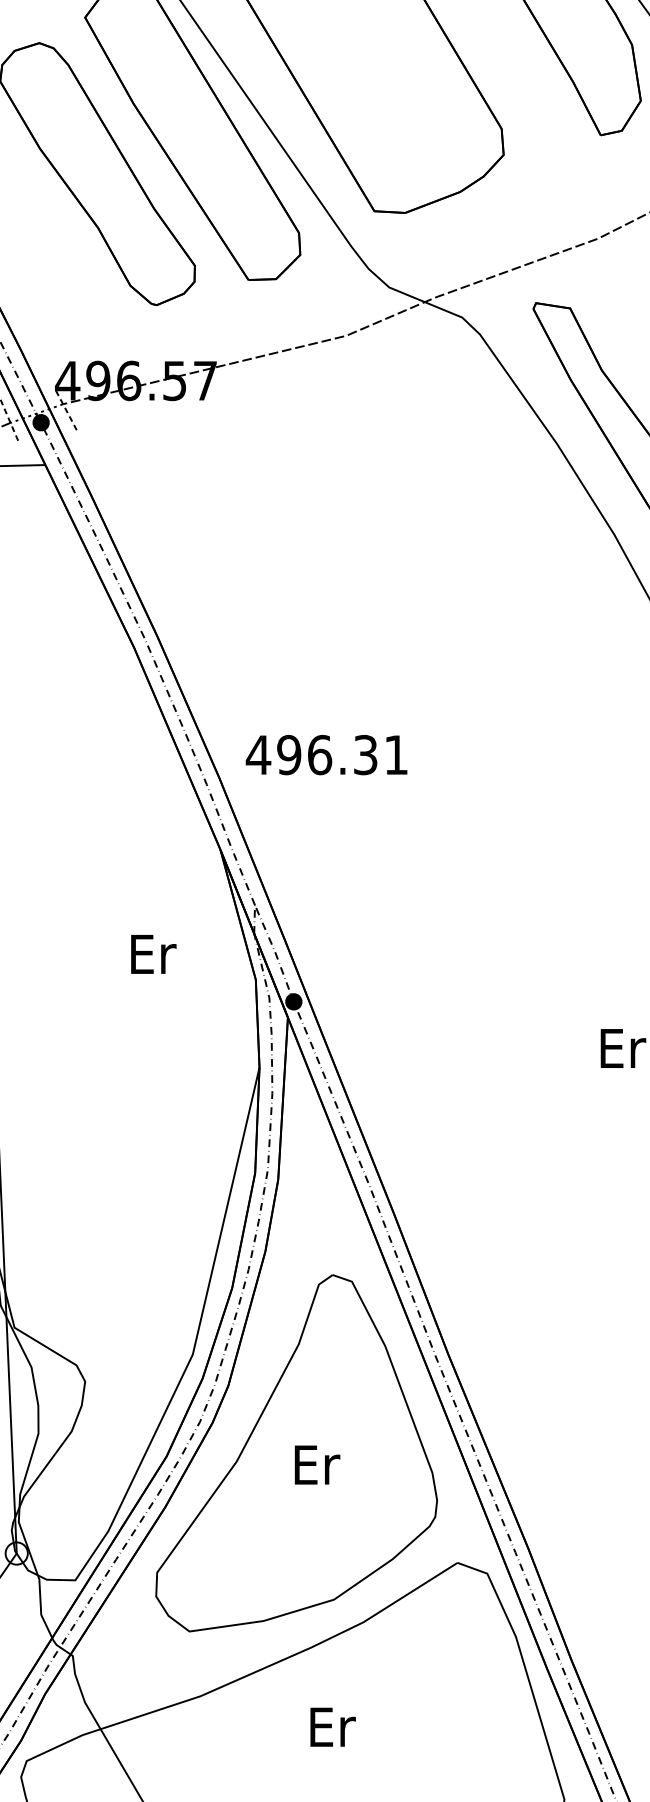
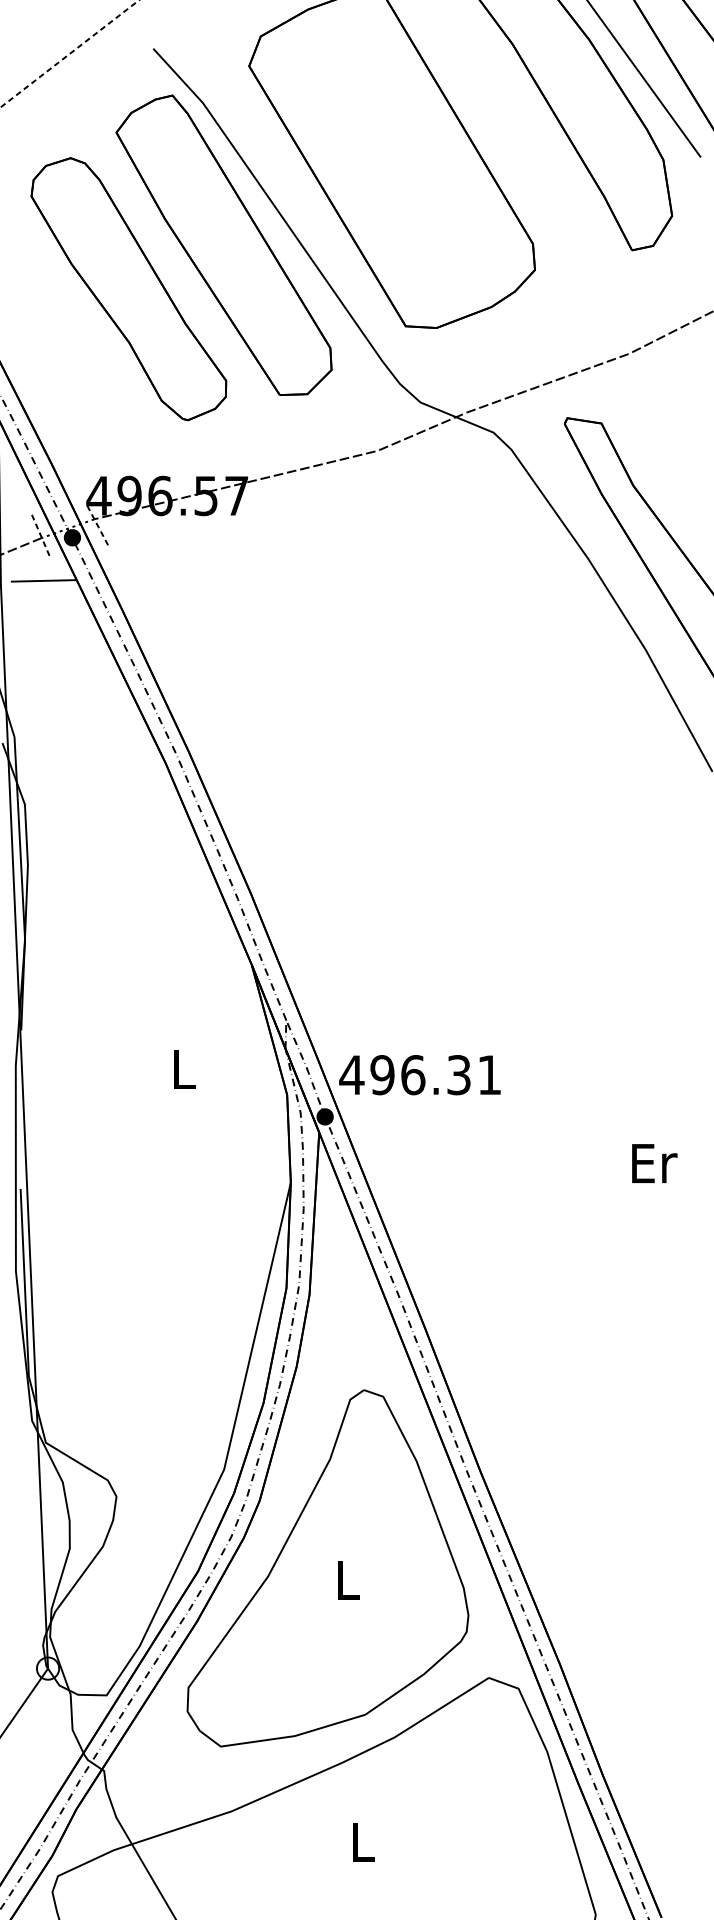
text: (326, 755) -> (419, 1075), moved
text: (153, 954) -> (184, 1069), Er -> L
text: (317, 1464) -> (348, 1579), Er -> L
text: (333, 1726) -> (364, 1841), Er -> L

